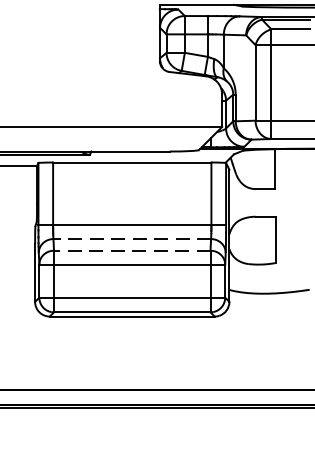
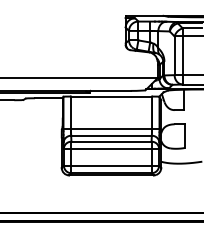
line: (132, 238) -> (111, 135), dashed -> solid
line: (132, 250) -> (111, 141), dashed -> solid

